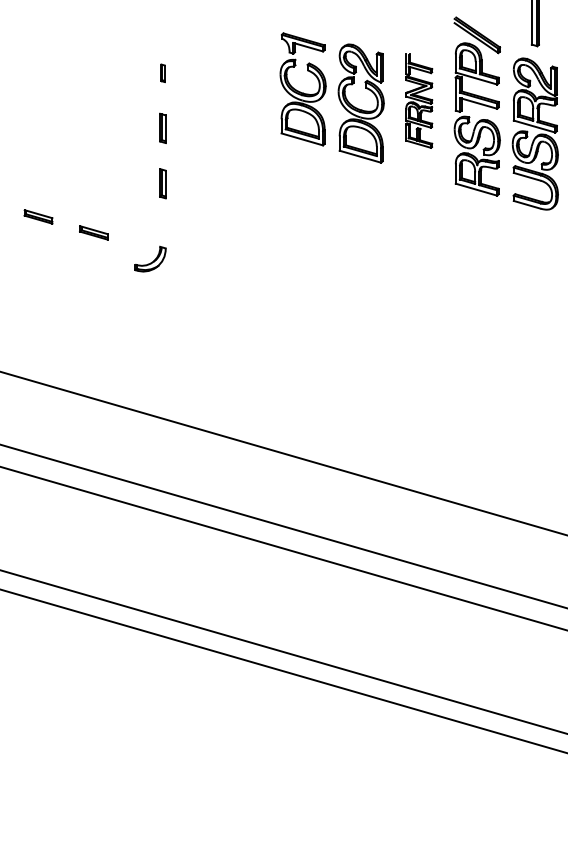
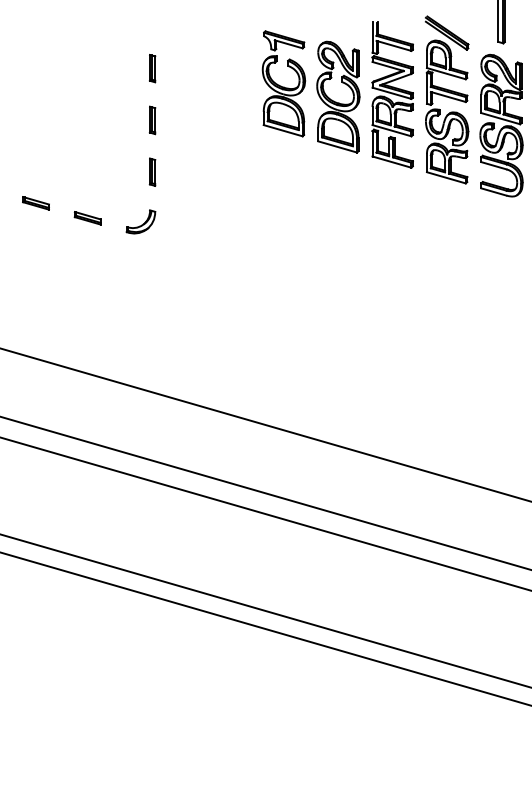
part: (162, 73) -> (152, 68), size x1.67
part: (419, 100) -> (392, 94), size x1.67
part: (150, 258) -> (140, 221), moved

